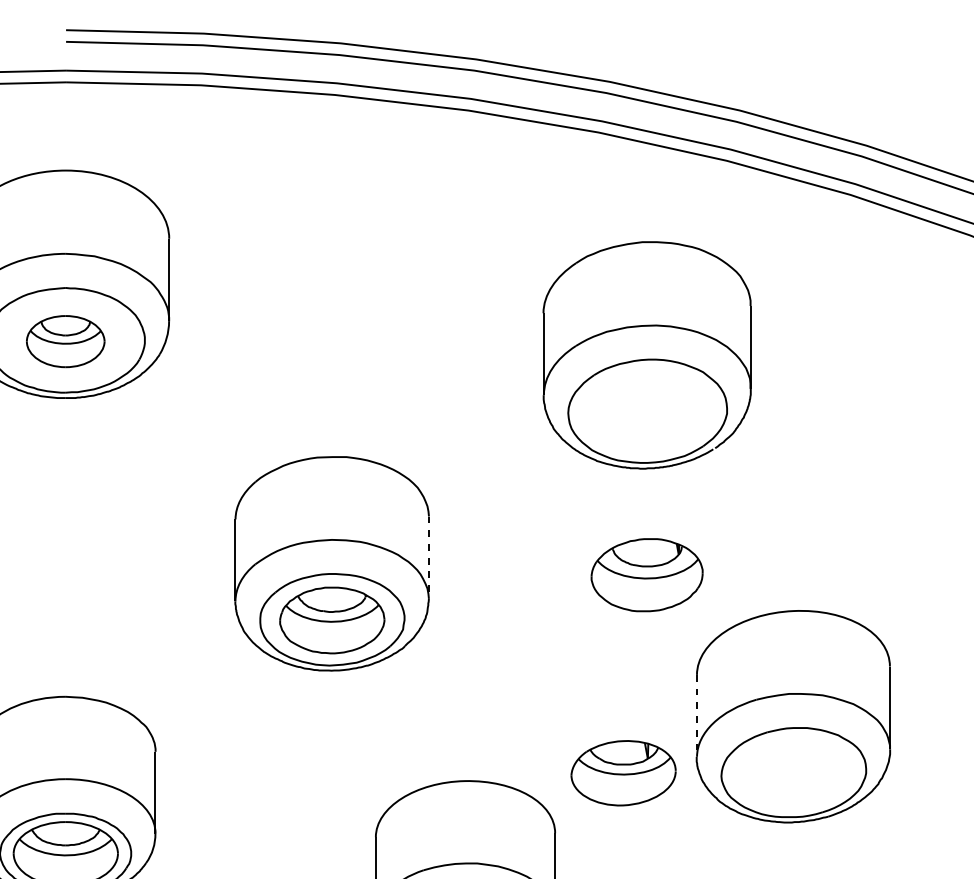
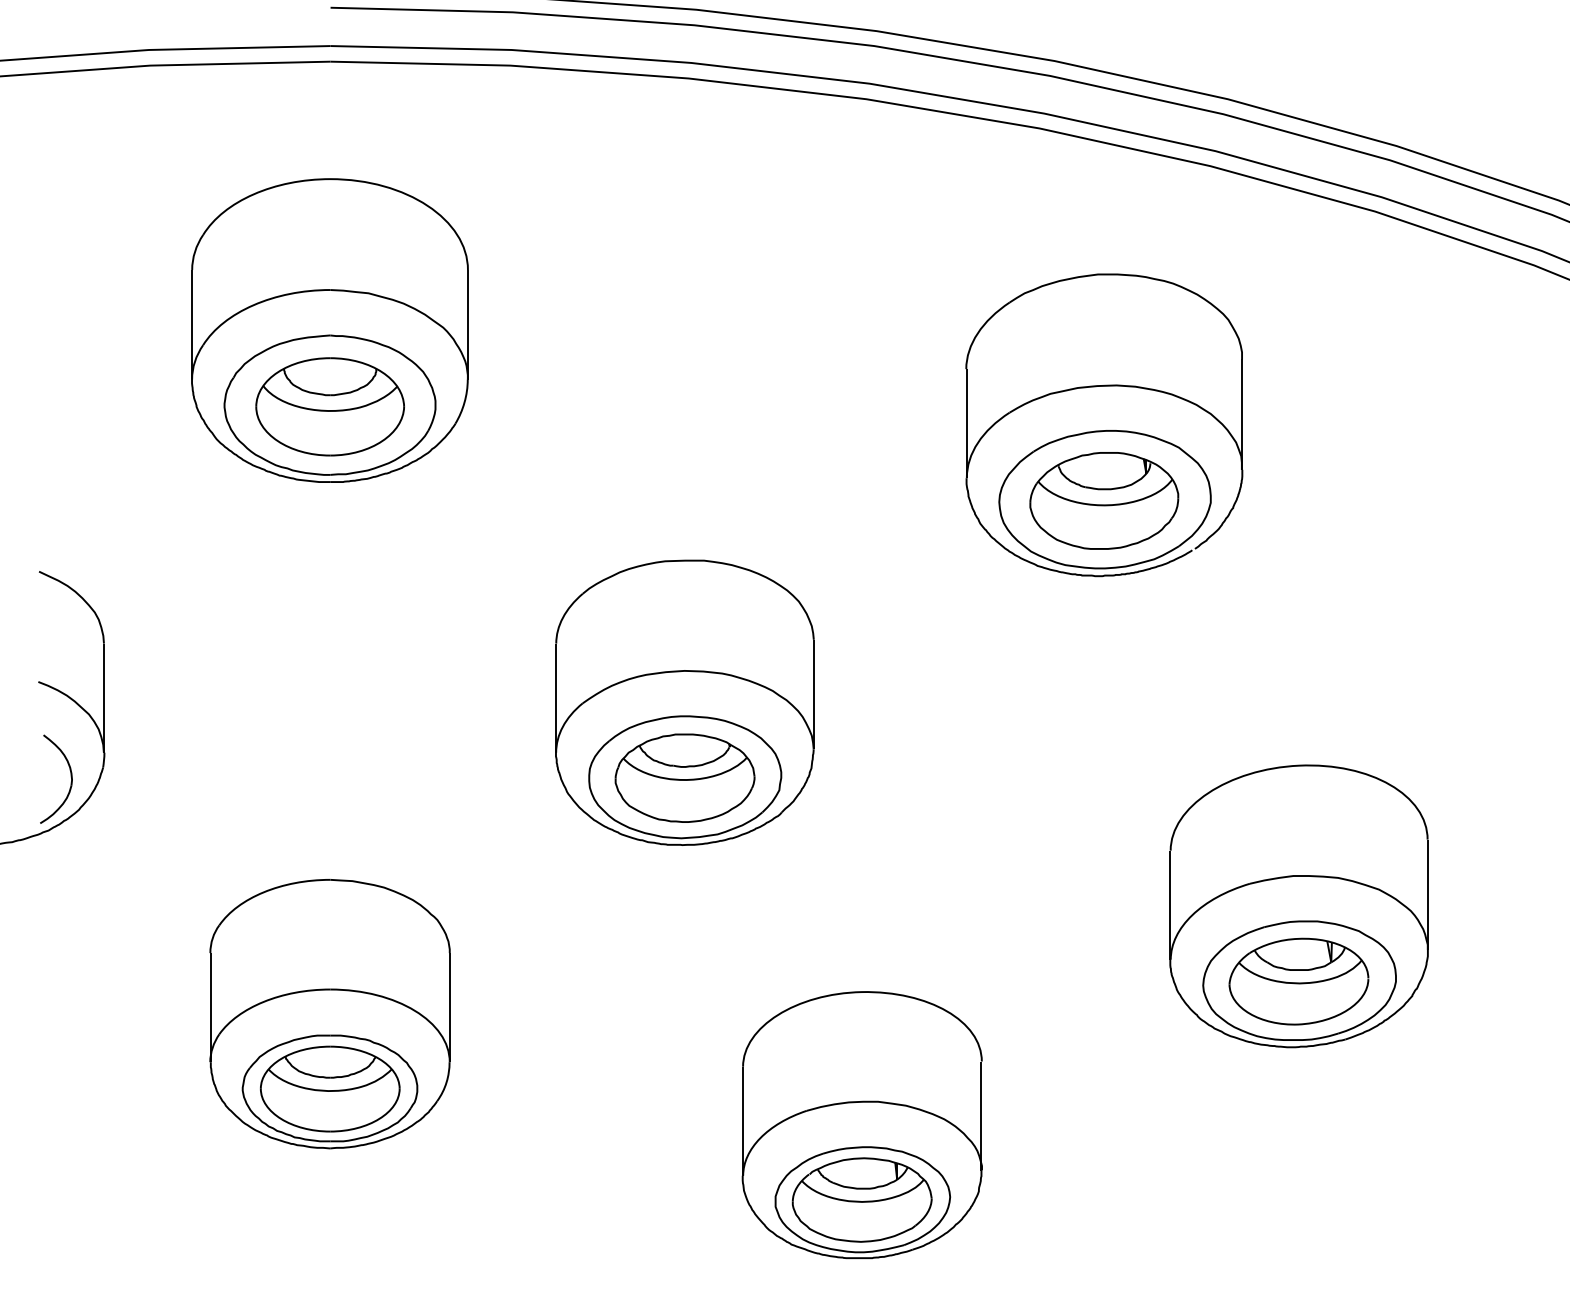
part: (65, 341) -> (329, 406), size x1.43
line: (429, 557) -> (814, 694), dashed -> solid
part: (647, 574) -> (1104, 500), moved
line: (696, 716) -> (1170, 905), dashed -> solid
part: (623, 773) -> (1298, 981), moved

